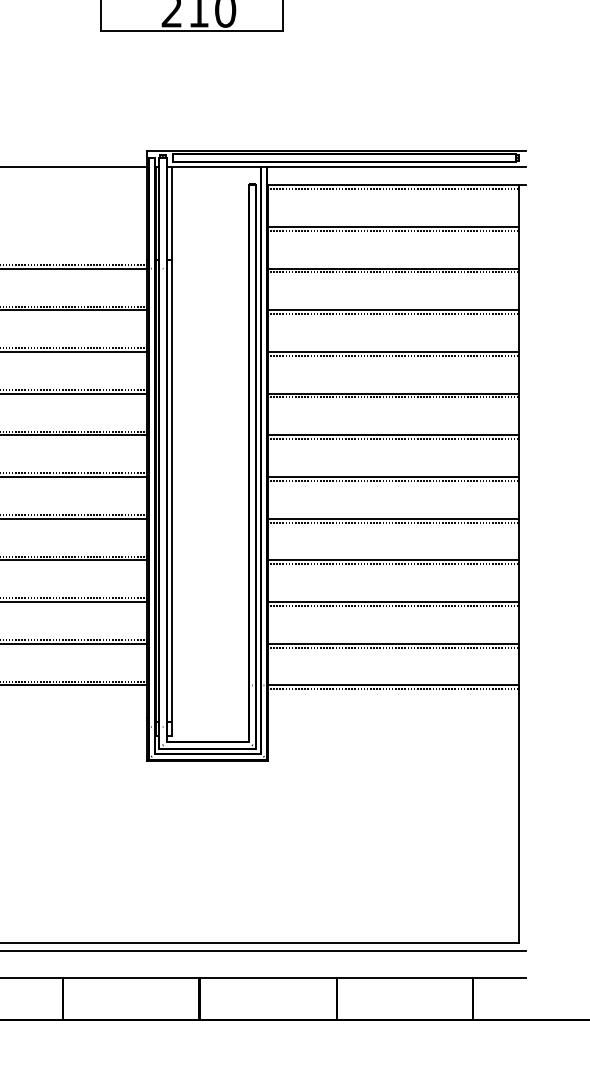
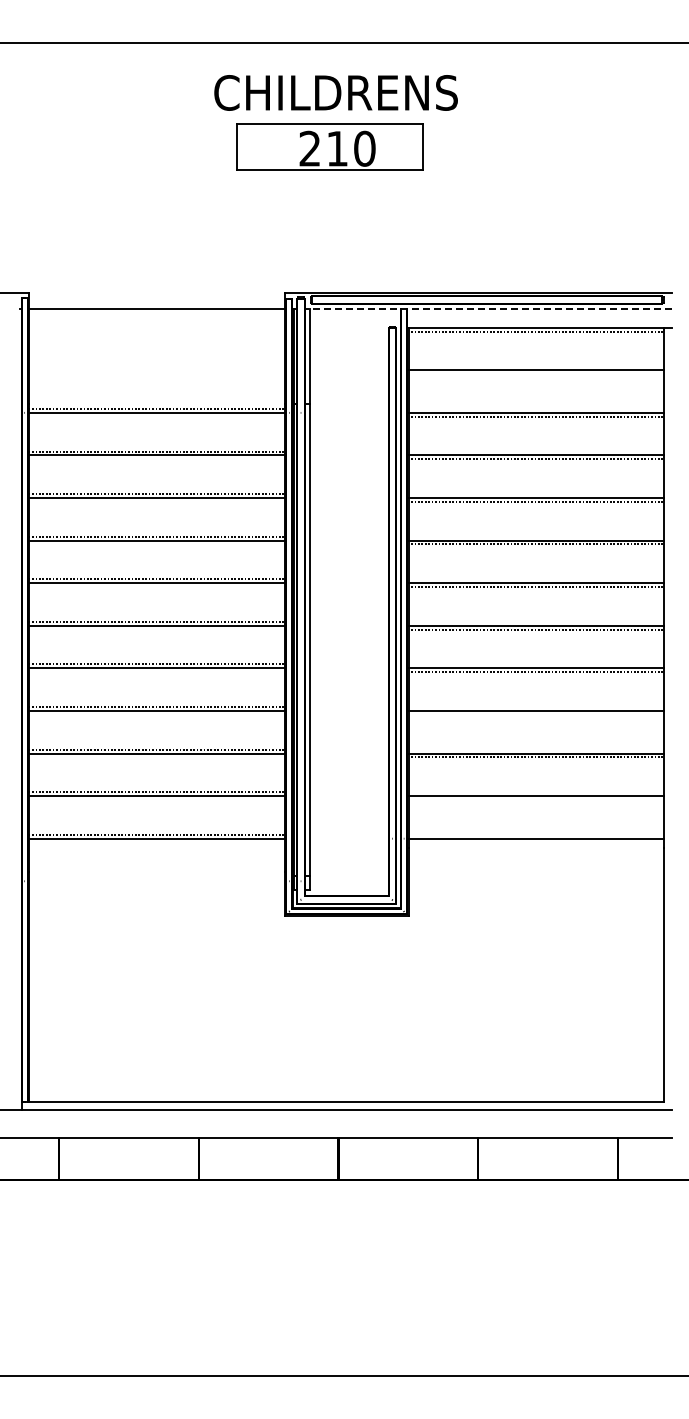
line: (346, 167) -> (488, 309), solid -> dashed
line: (393, 231) -> (536, 374), removed
line: (393, 563) -> (536, 714), removed
line: (393, 647) -> (536, 799), removed
line: (393, 689) -> (536, 842), removed

